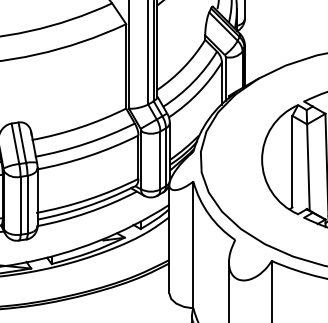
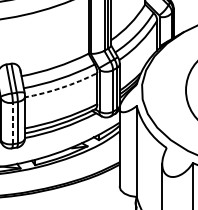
arc: (88, 156) -> (61, 88), solid -> dashed
line: (20, 205) -> (12, 123), solid -> dashed

